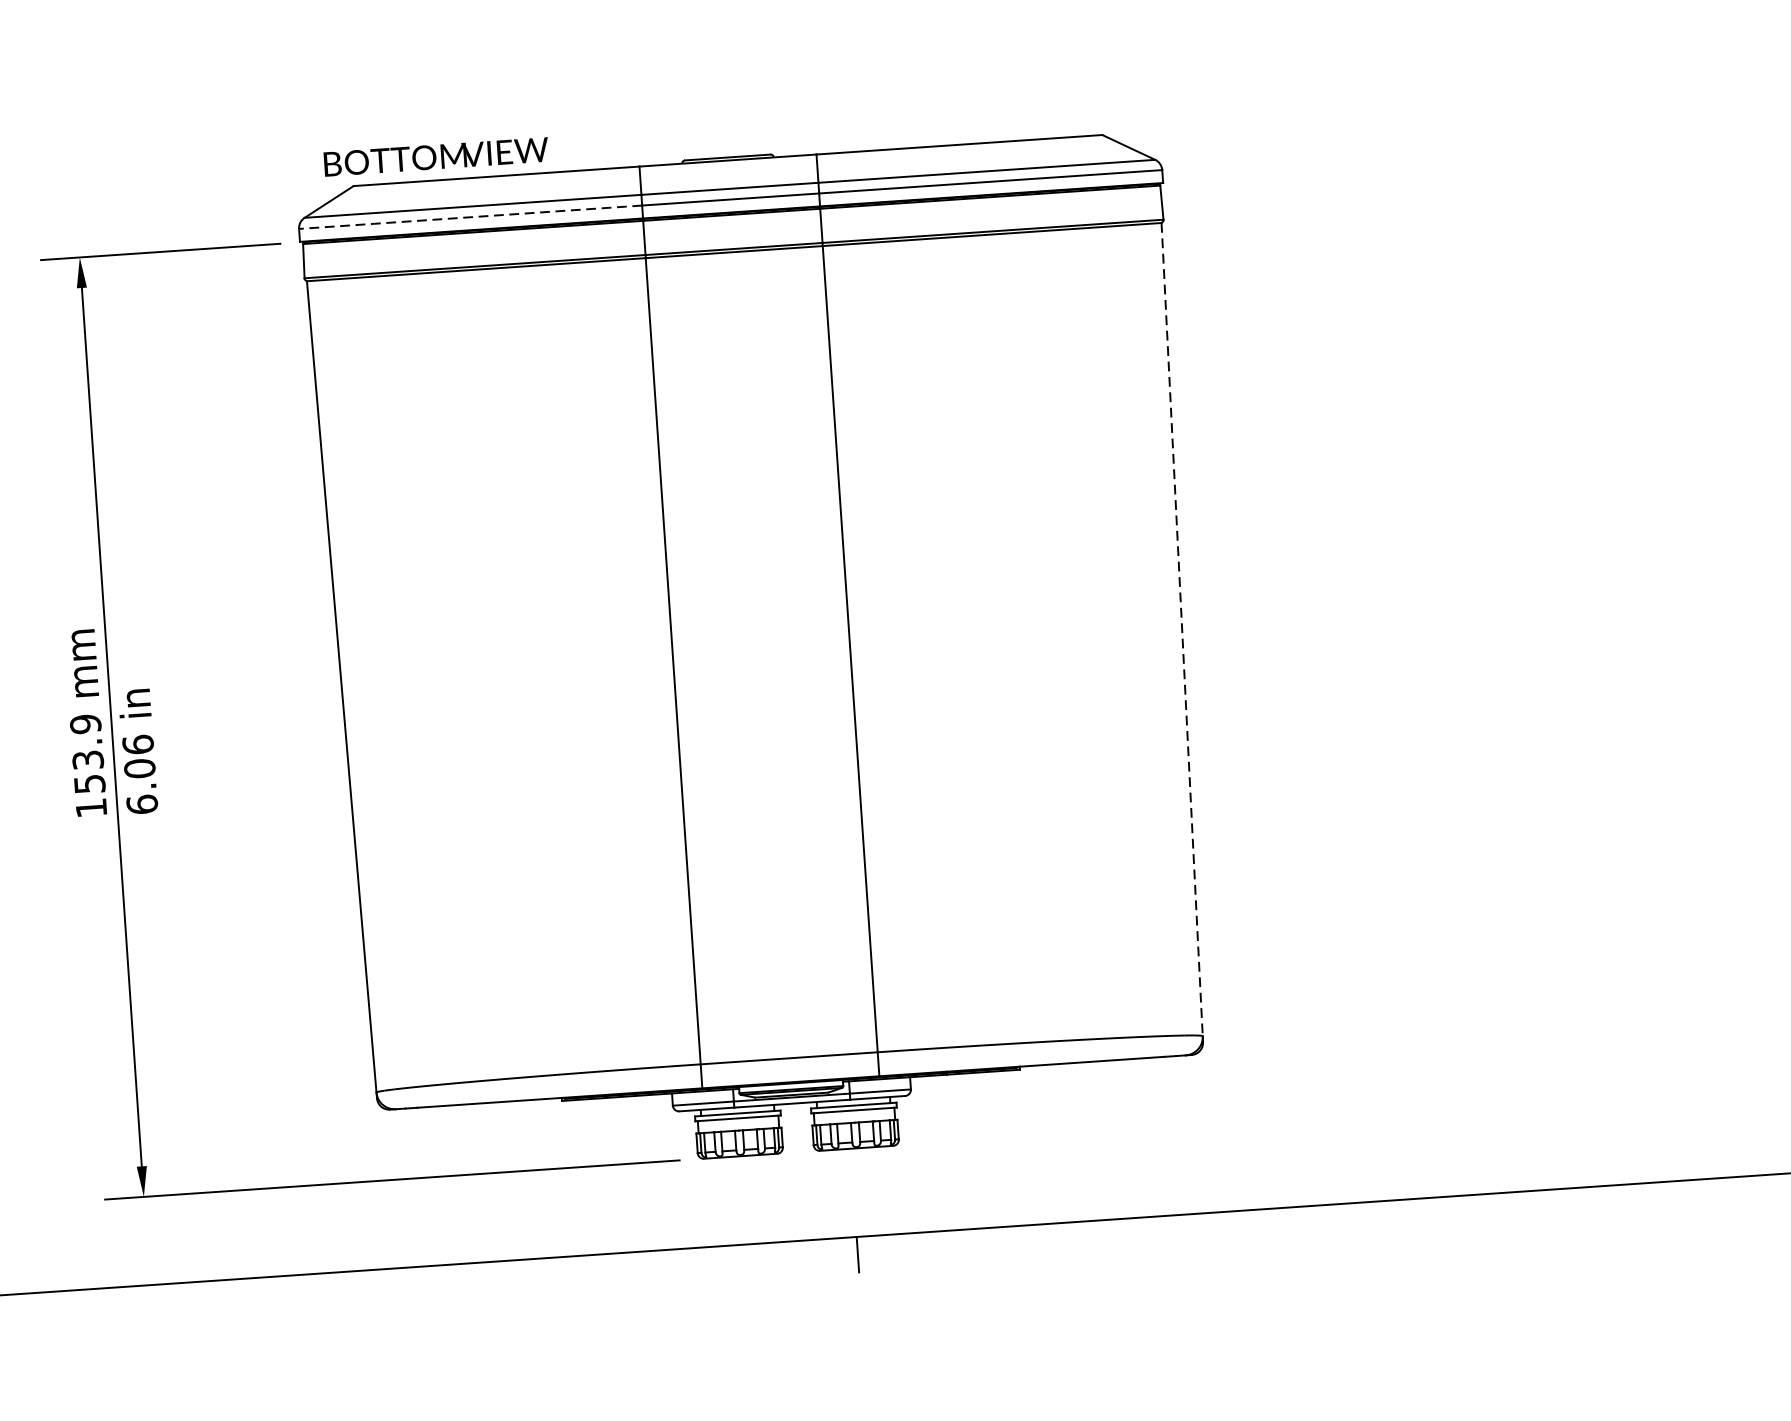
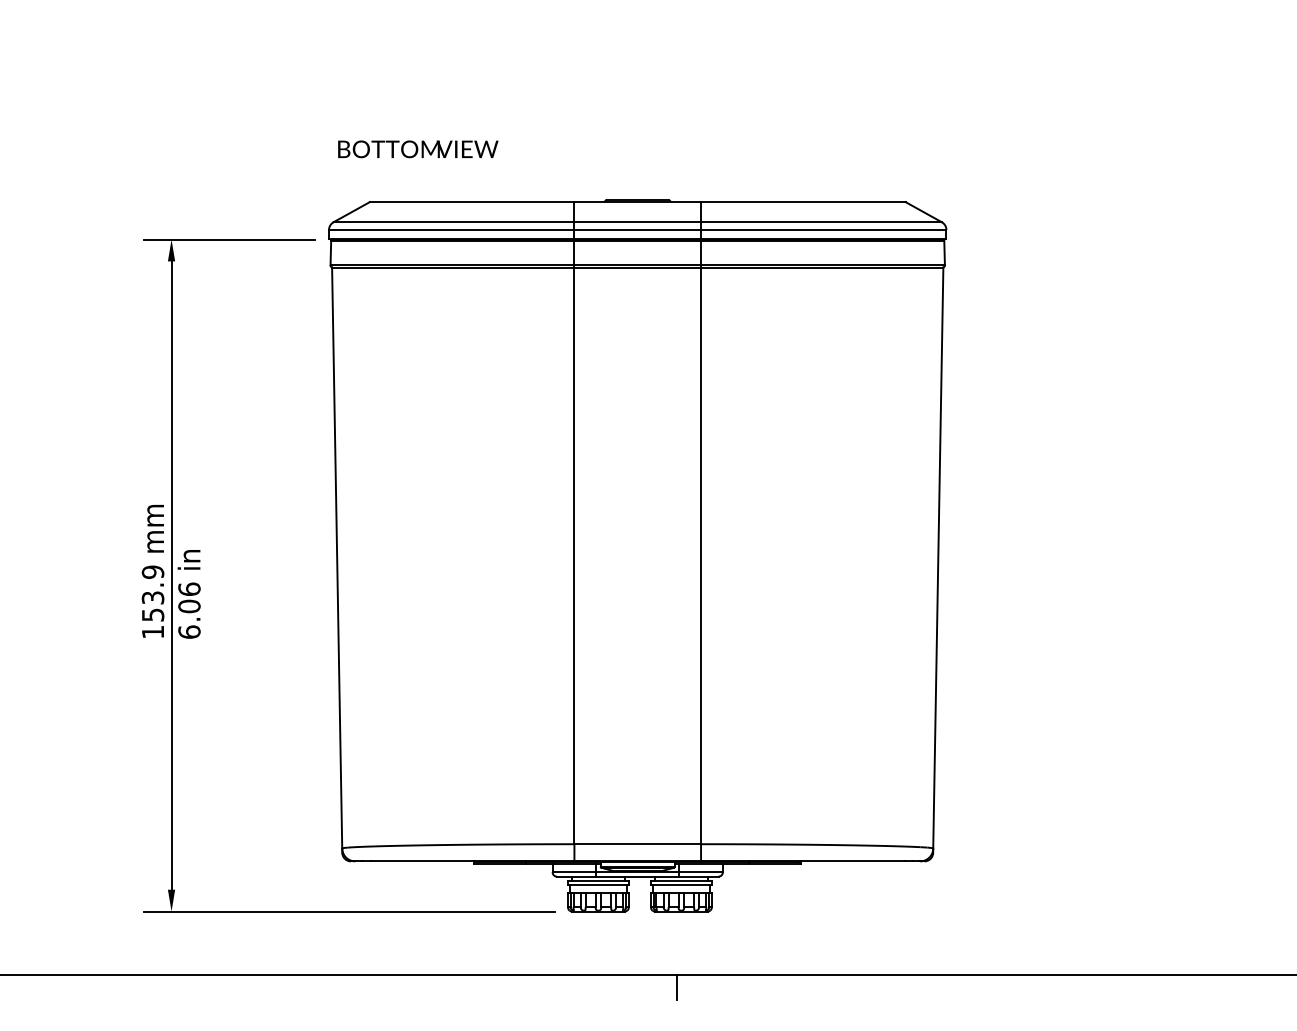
text: (436, 157) -> (418, 149), moved
line: (470, 216) -> (451, 229), dashed -> solid
line: (1182, 630) -> (938, 558), dashed -> solid

